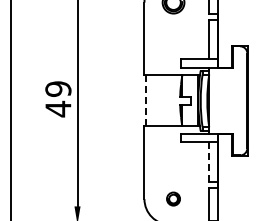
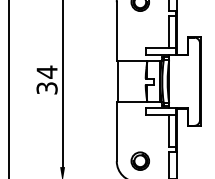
text: (58, 98) -> (47, 79), 49 -> 34
line: (145, 101) -> (117, 82), dashed -> solid
line: (209, 162) -> (169, 131), dashed -> solid
part: (173, 198) -> (140, 160), size x1.67

